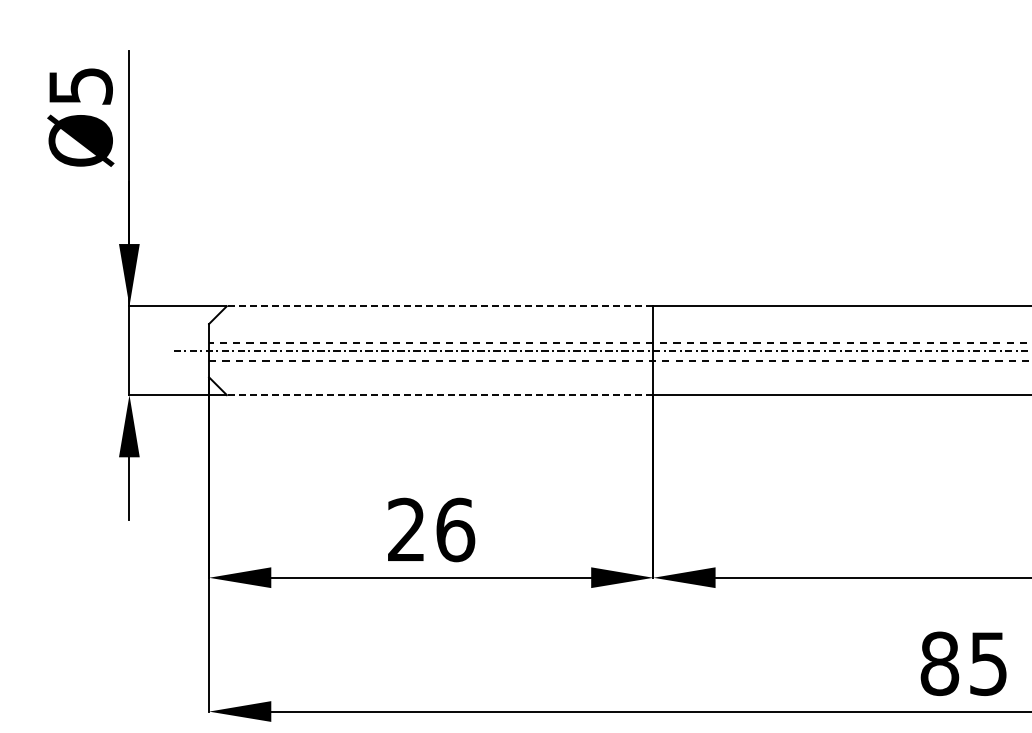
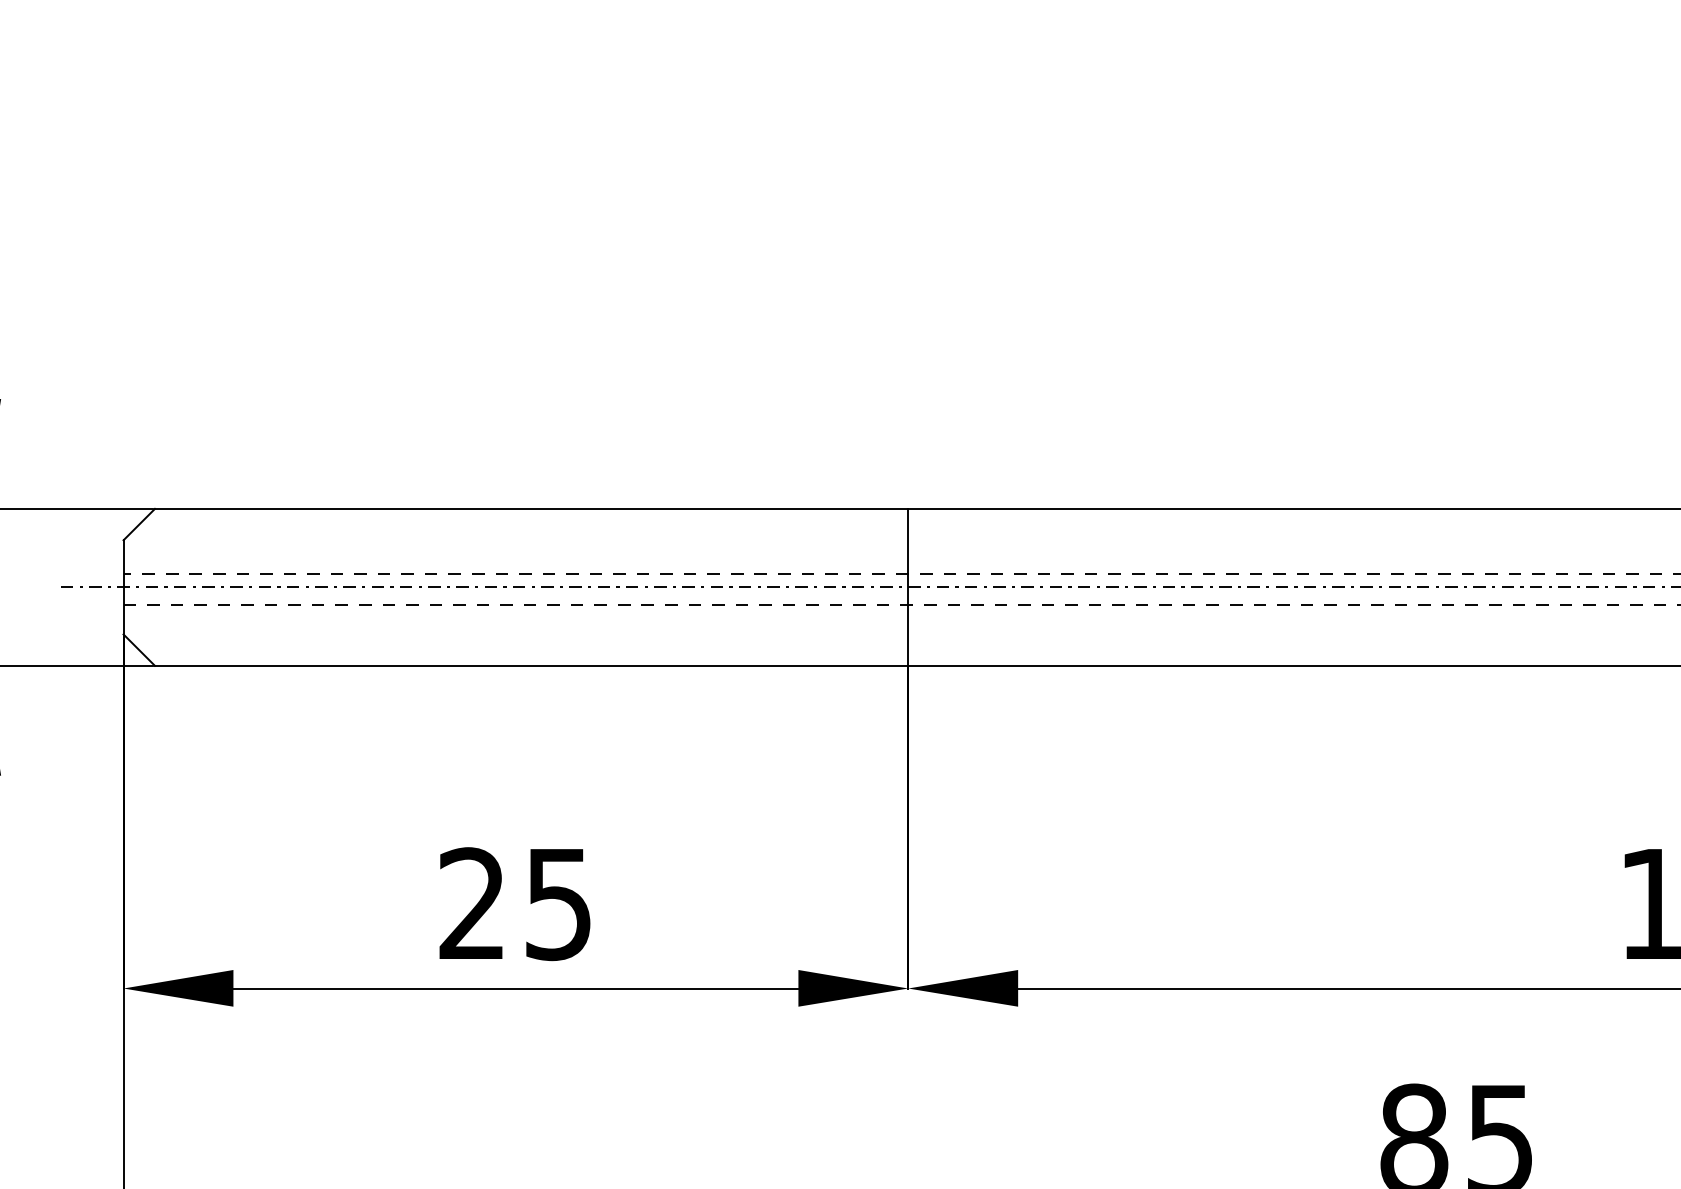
line: (439, 306) -> (530, 509), dashed -> solid
line: (439, 395) -> (530, 666), dashed -> solid
text: (455, 529) -> (558, 903), 26 -> 25

